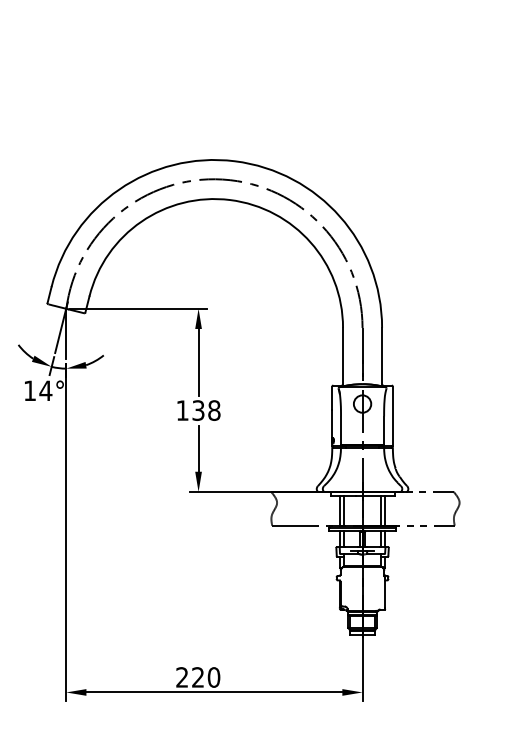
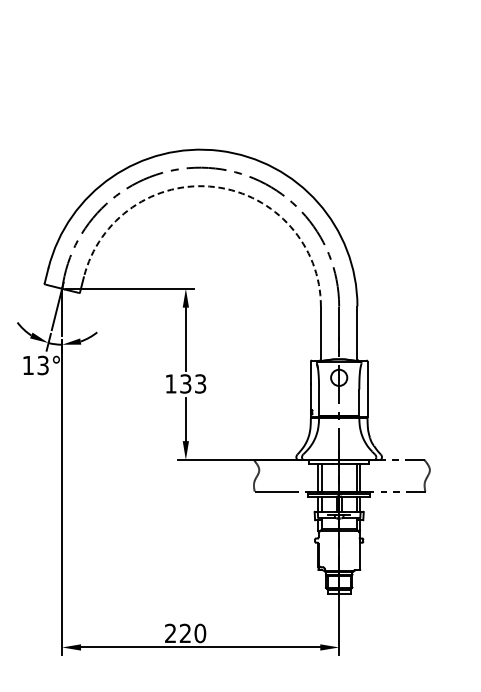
arc: (230, 200) -> (215, 187), solid -> dashed
text: (45, 390) -> (42, 365), 14° -> 13°
text: (214, 410) -> (200, 383), 138 -> 133

